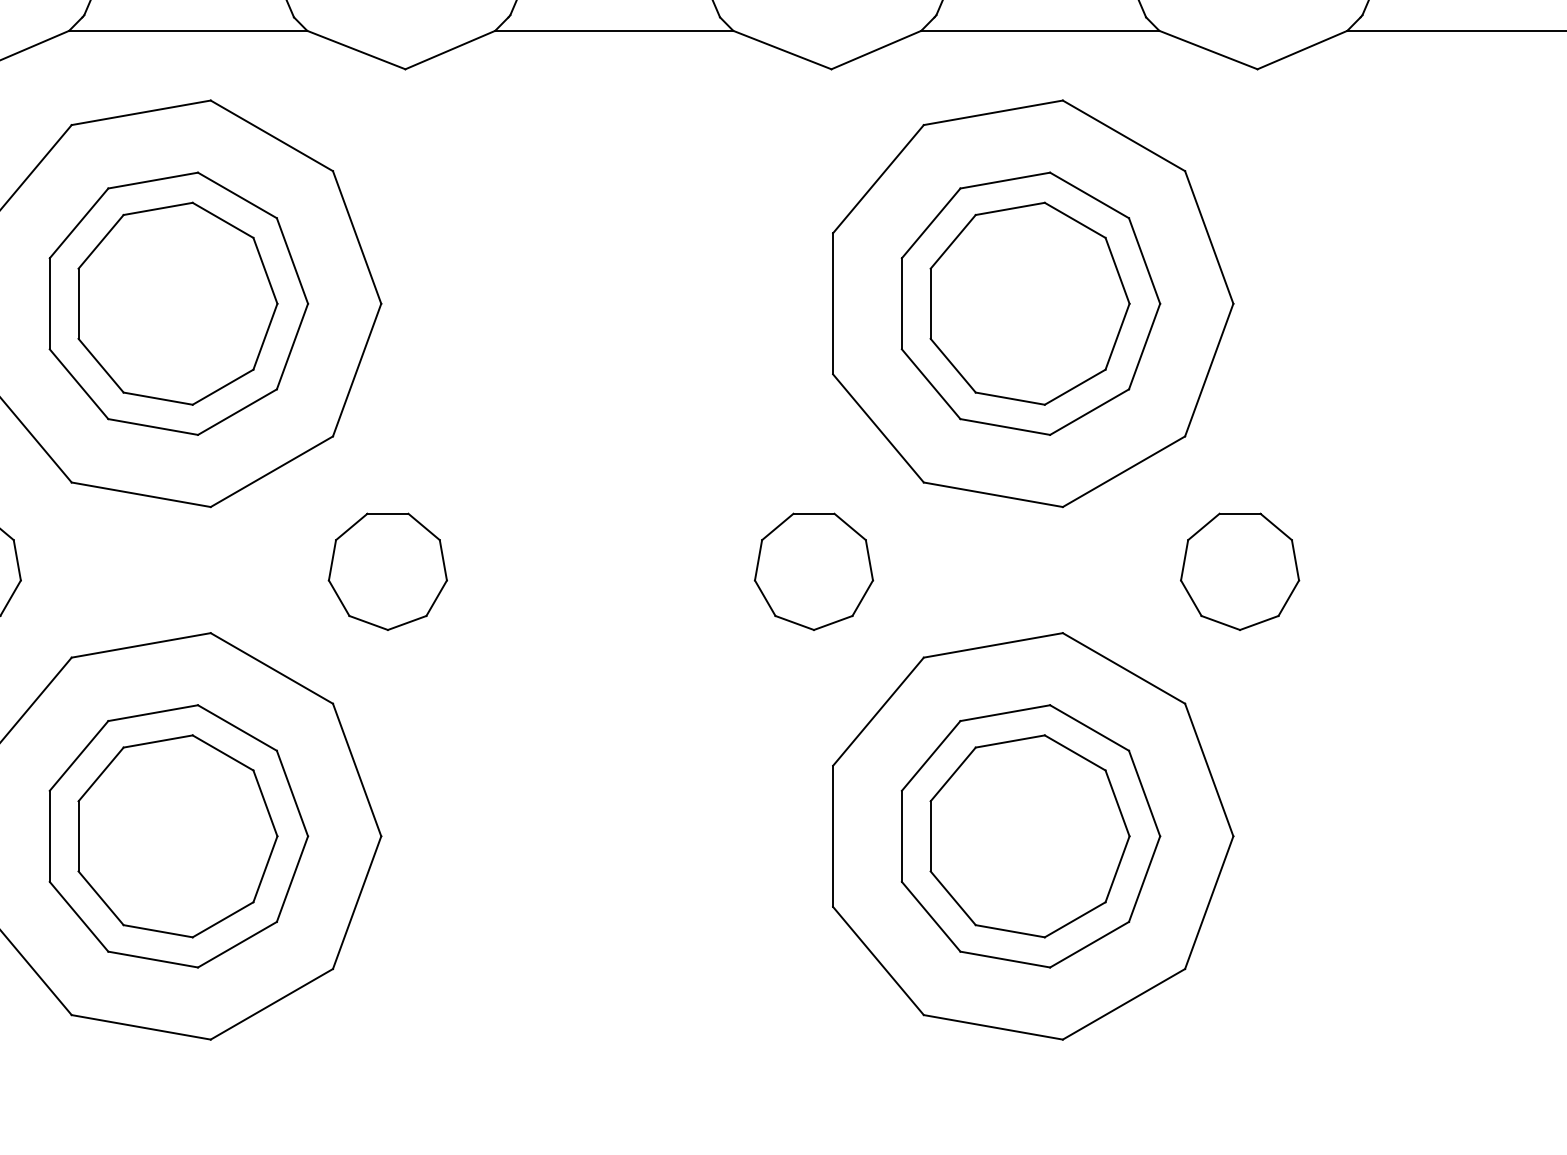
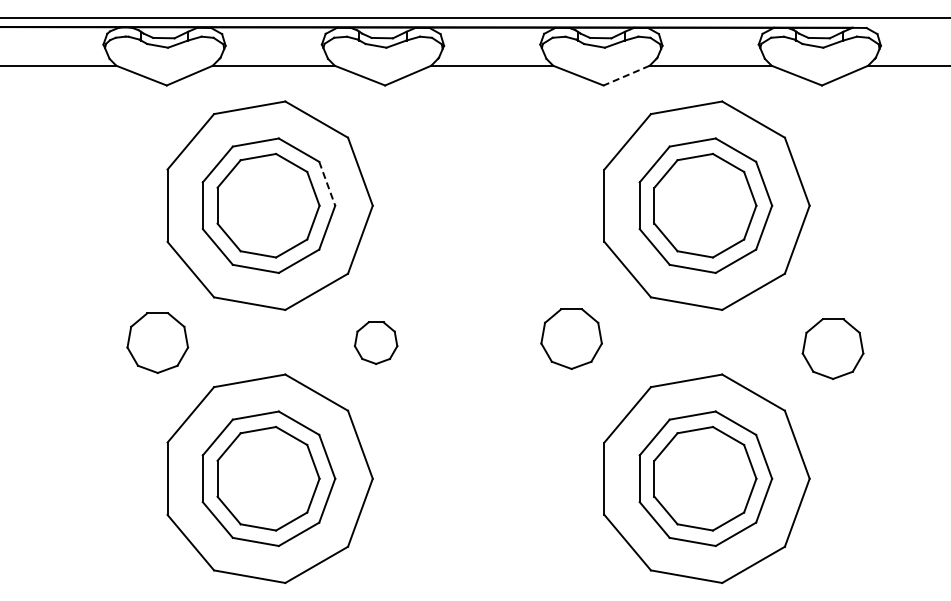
line: (876, 49) -> (626, 75), solid -> dashed
line: (292, 262) -> (327, 184), solid -> dashed
part: (386, 570) -> (375, 342), size x0.7
part: (813, 570) -> (571, 338), moved
part: (1238, 570) -> (832, 348), moved

